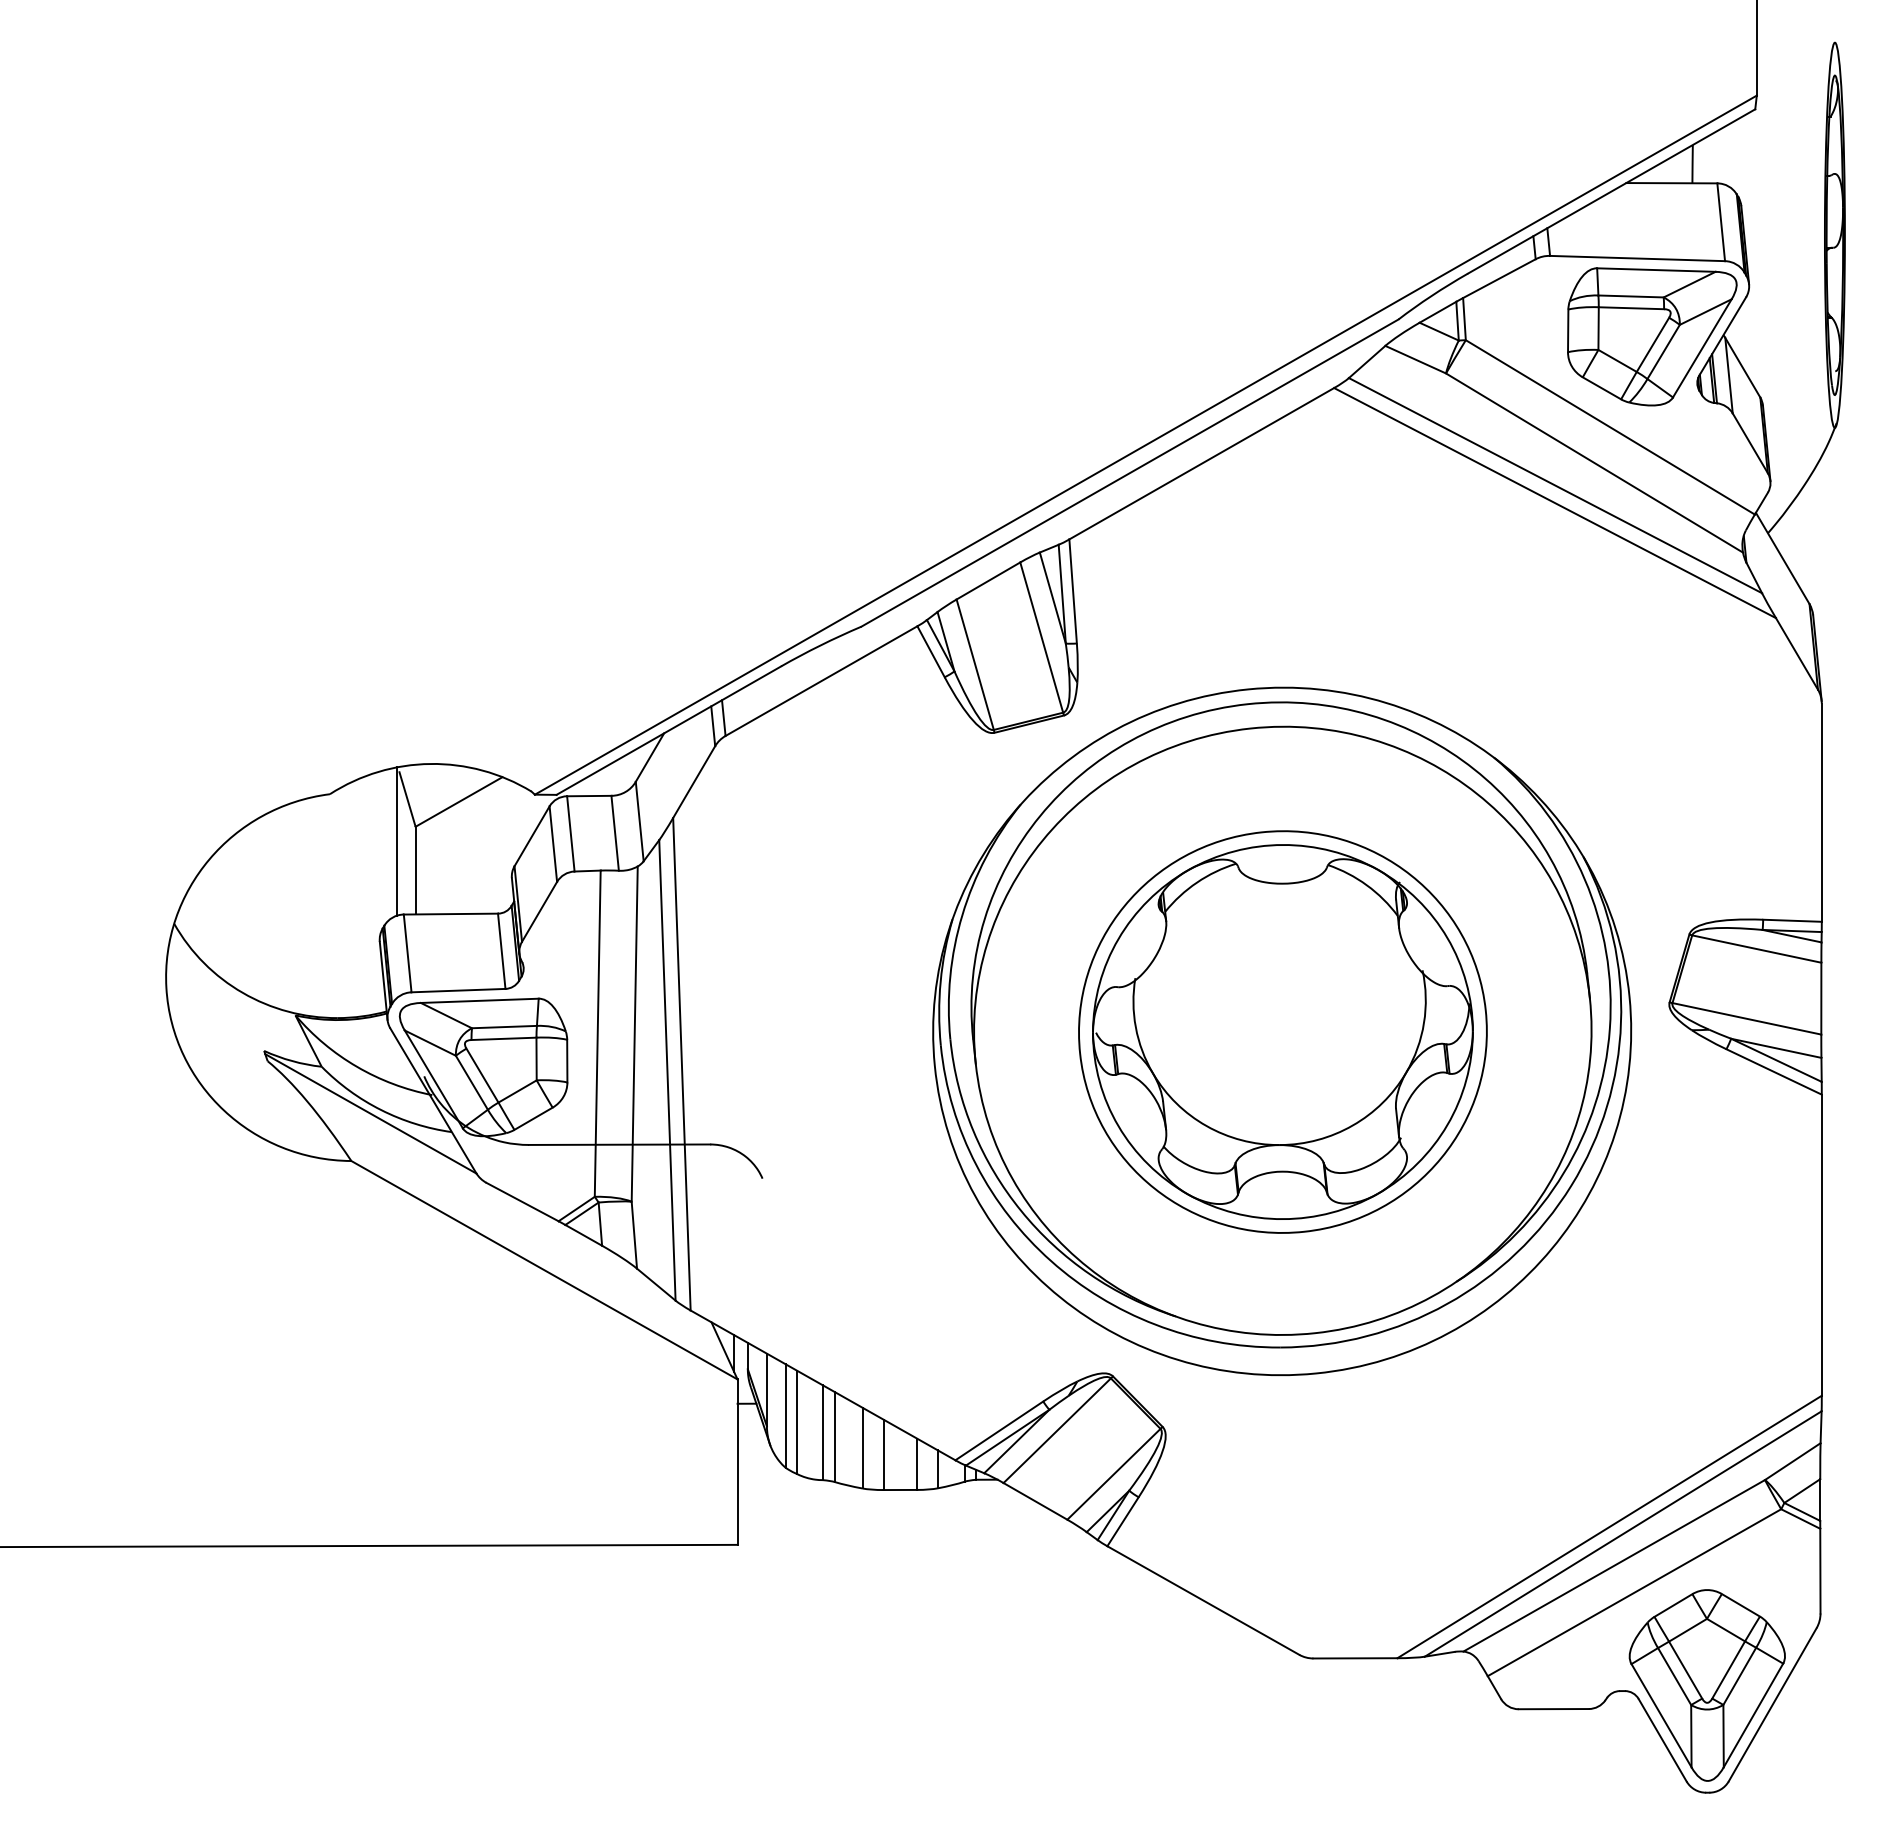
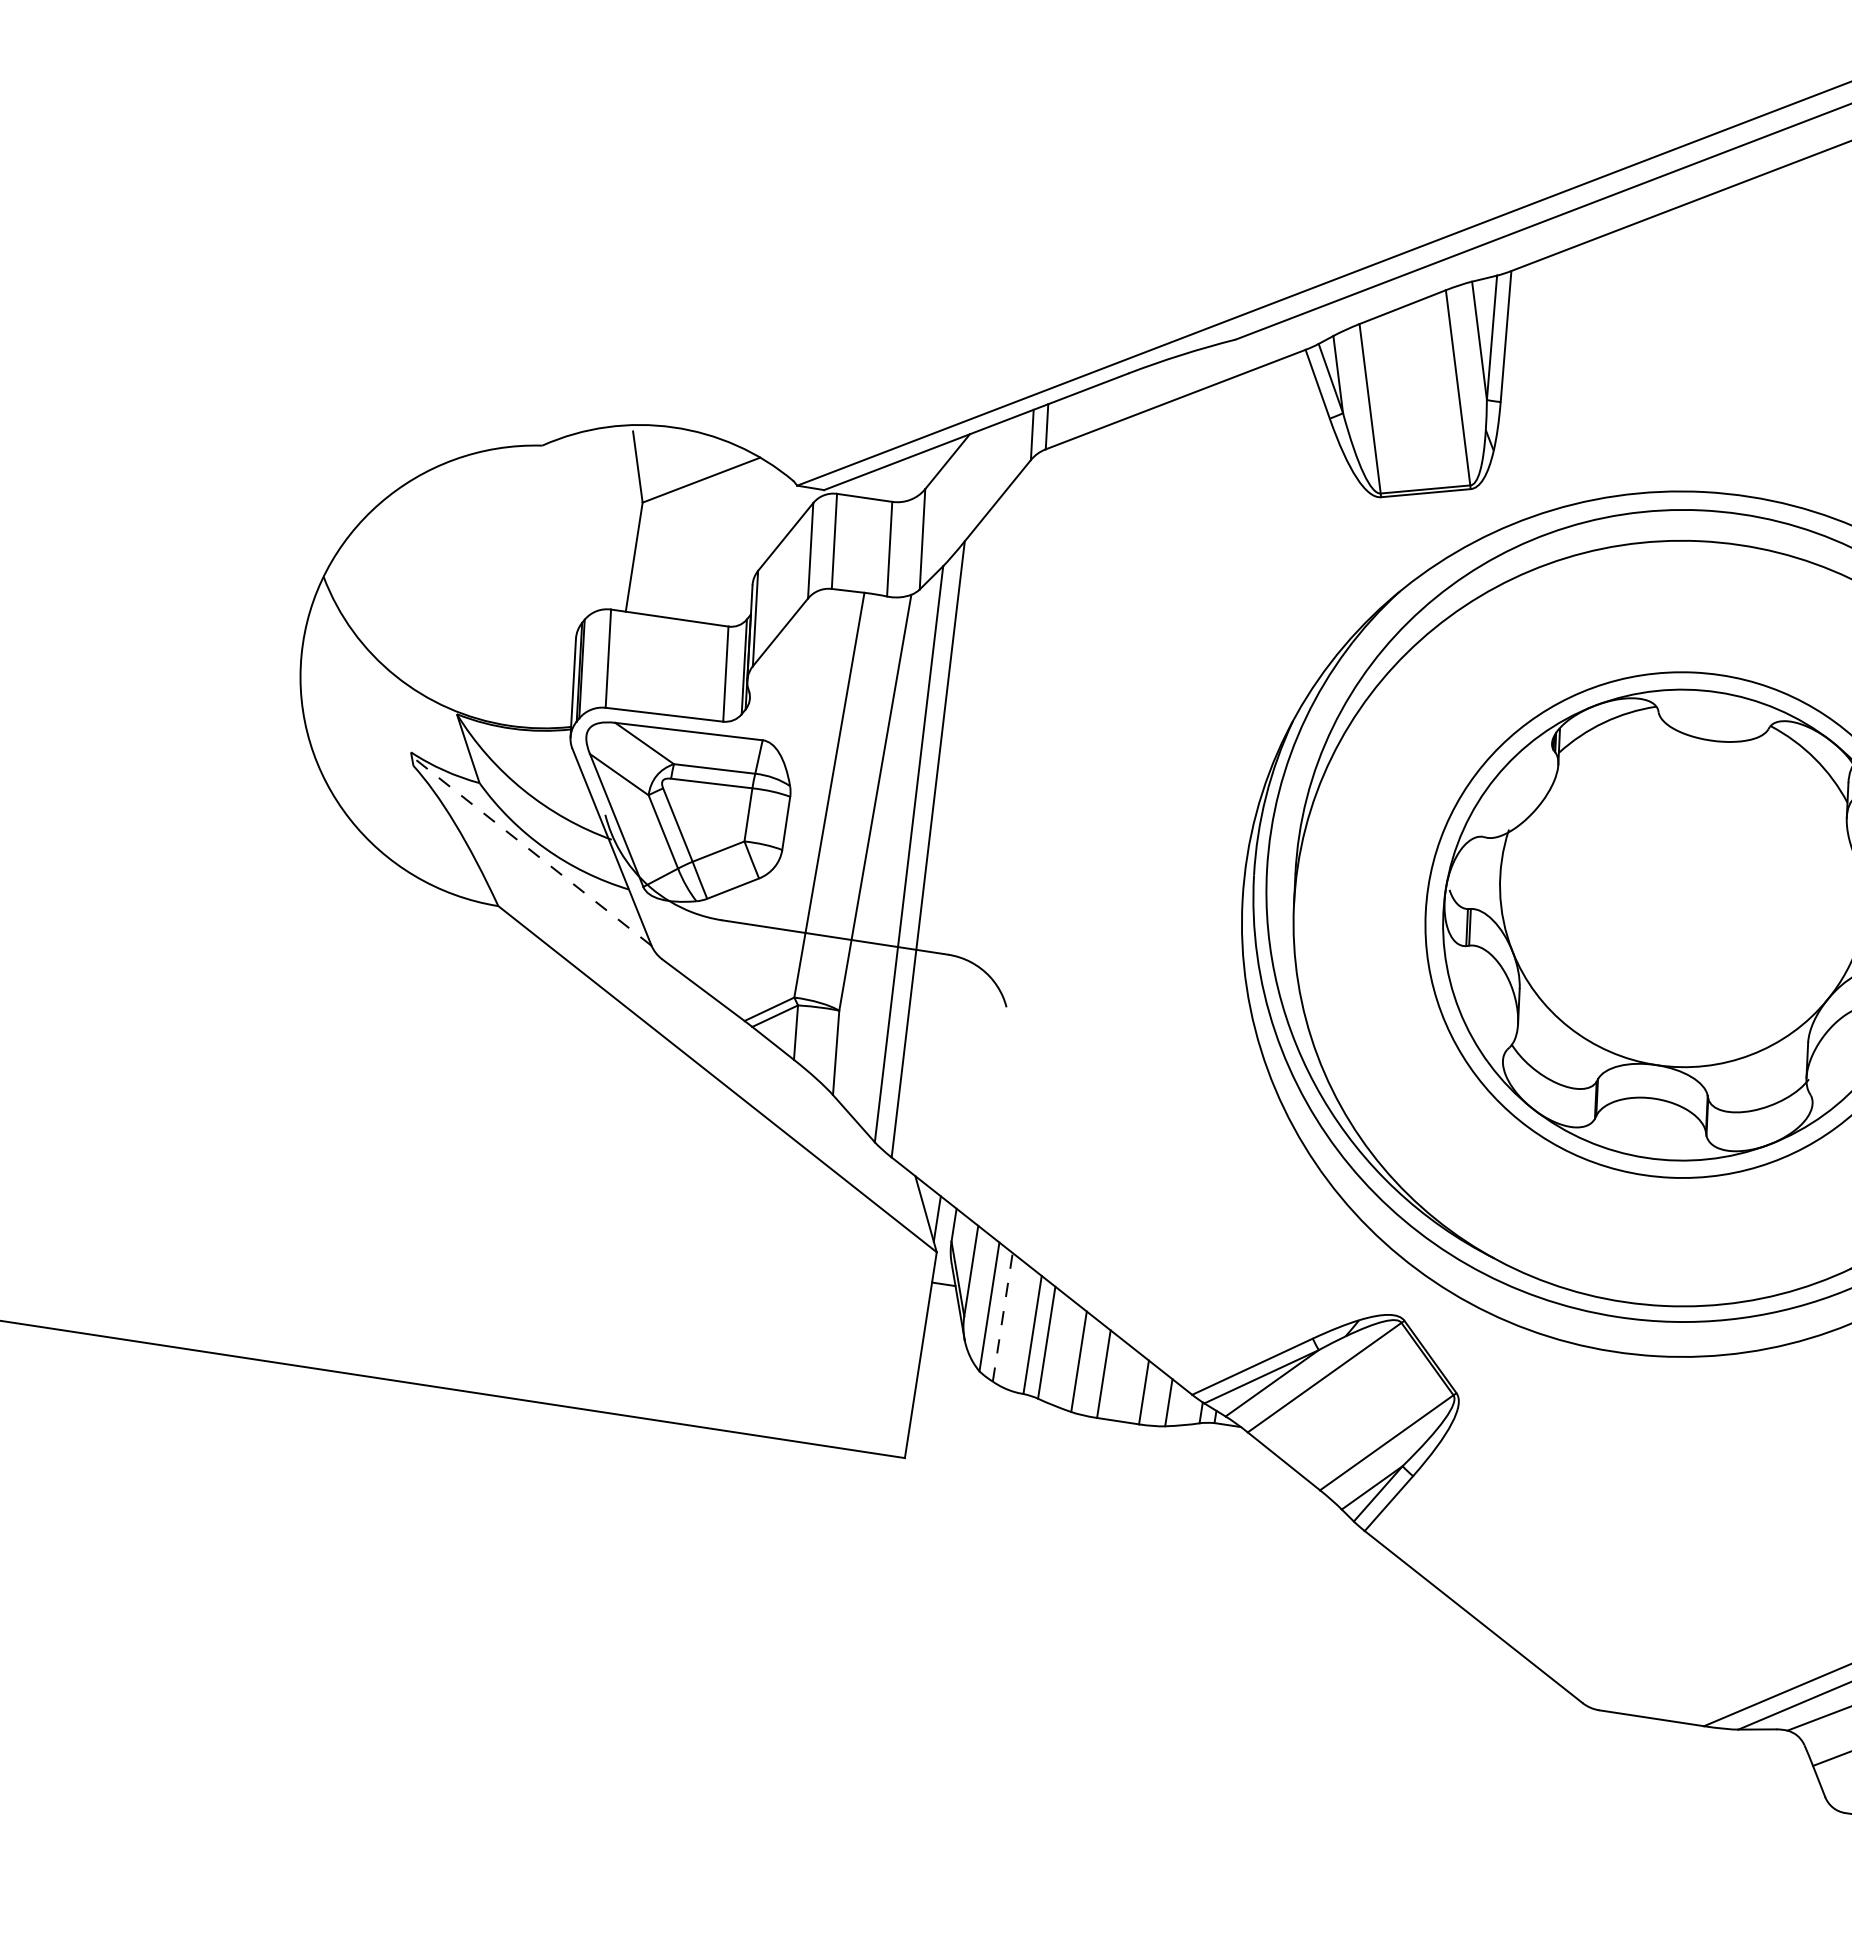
line: (396, 841) -> (616, 517), removed
line: (370, 1113) -> (531, 850), solid -> dashed
line: (797, 1422) -> (1003, 1317), solid -> dashed

